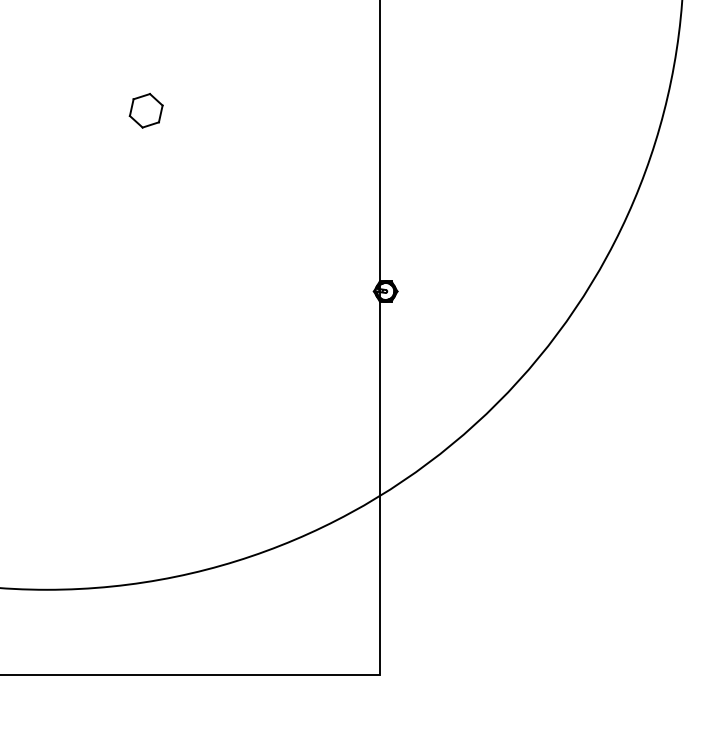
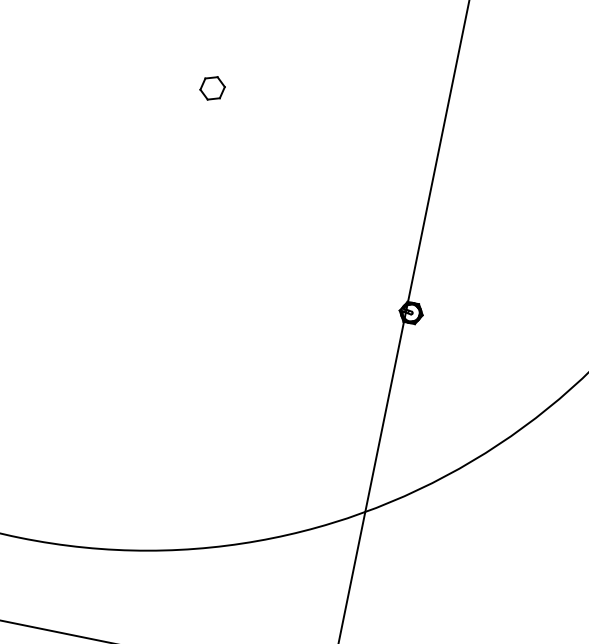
part: (146, 111) -> (212, 88), size x0.71

